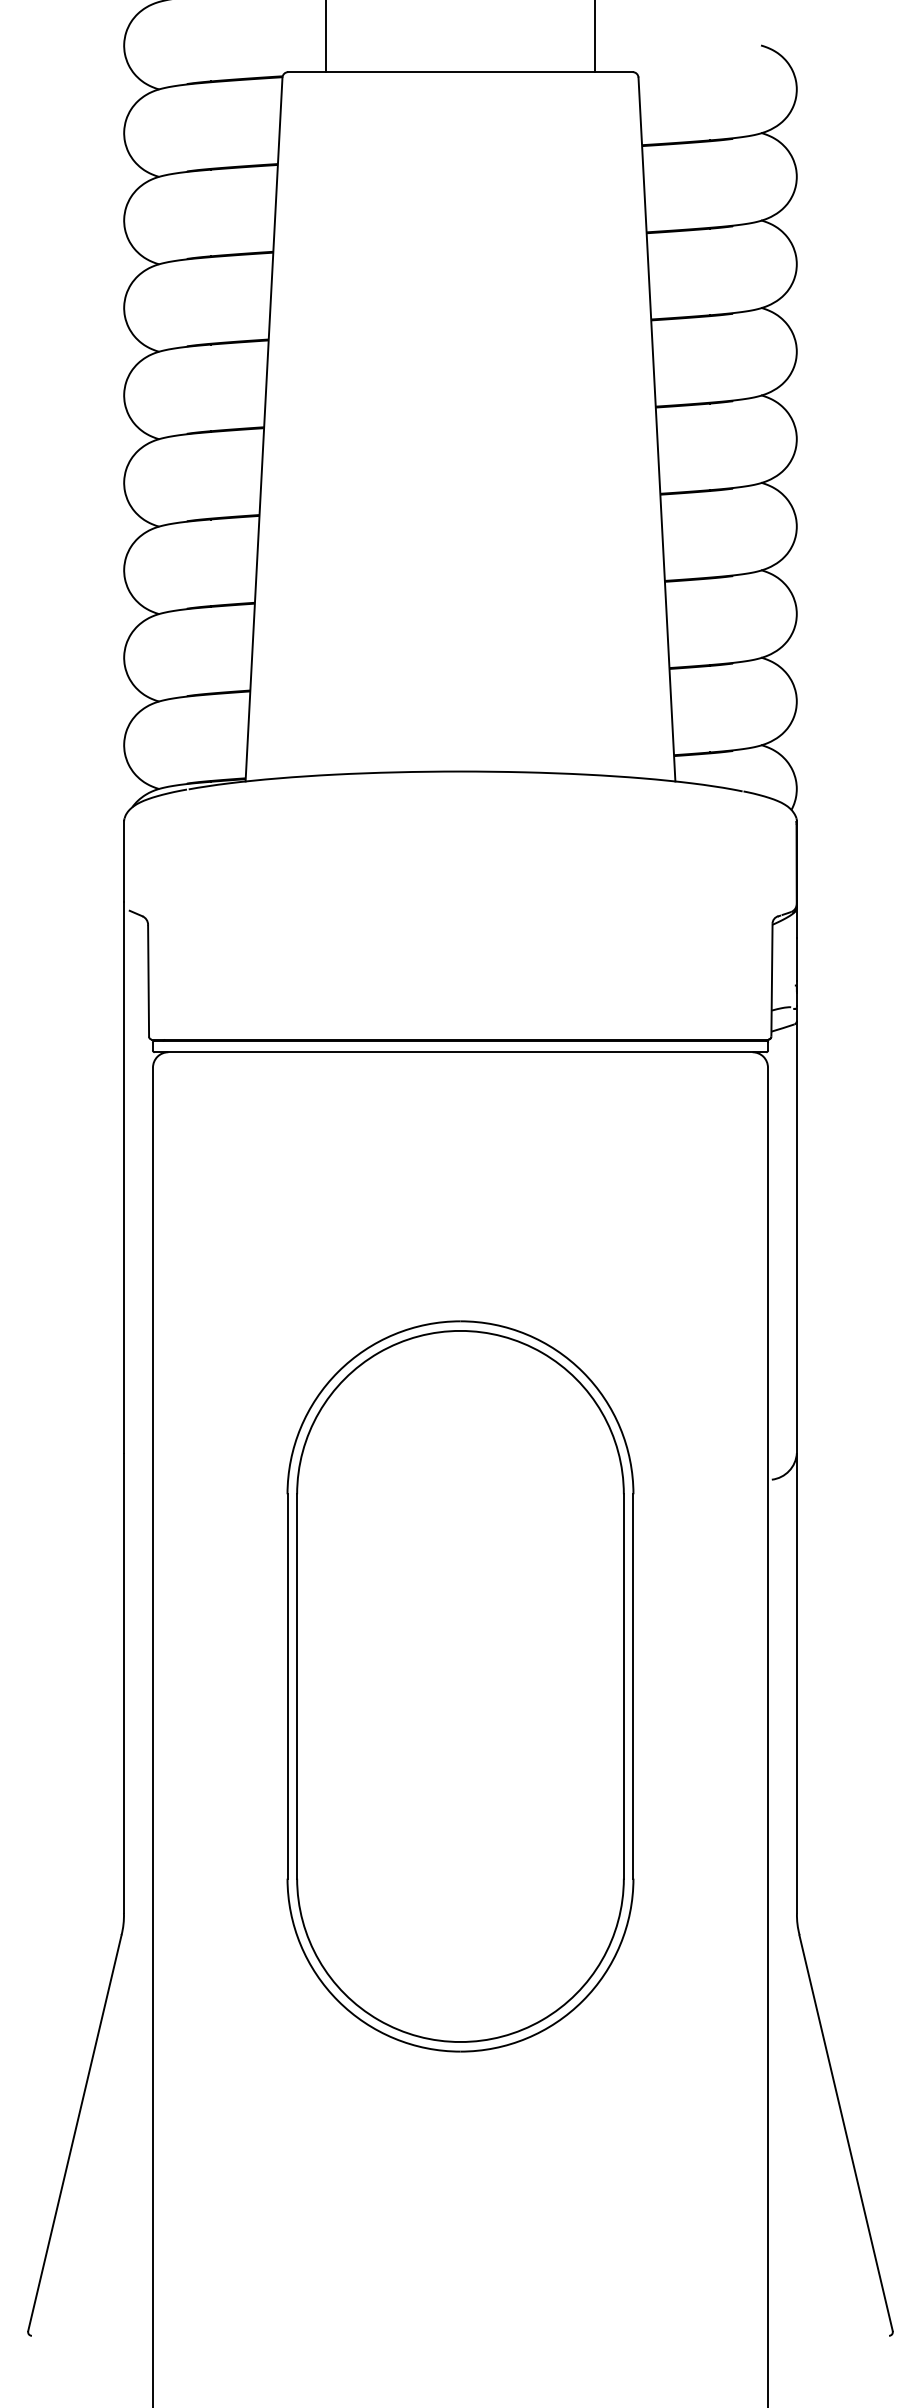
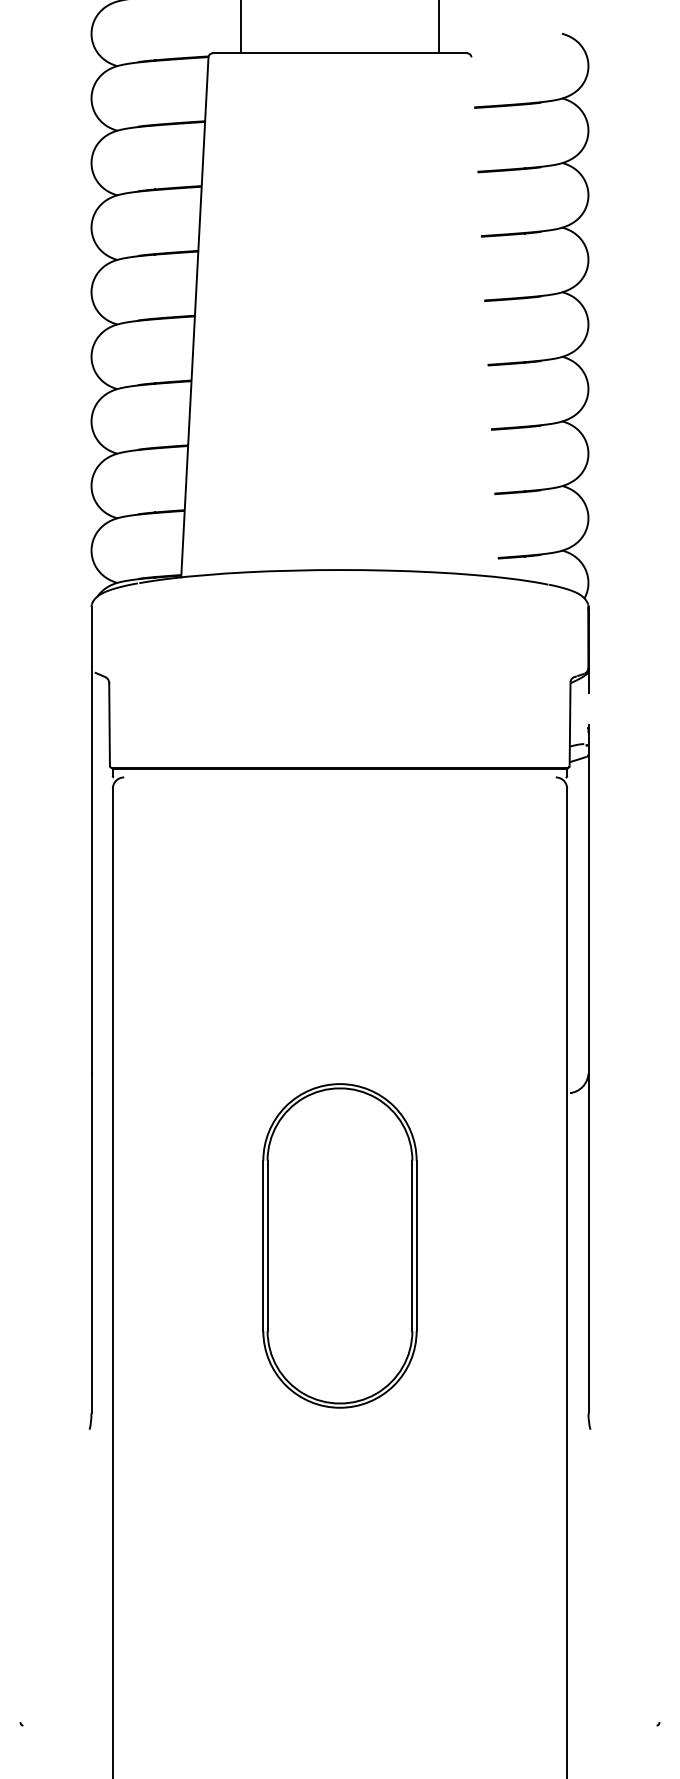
line: (656, 429) -> (484, 317), removed
line: (796, 958) -> (588, 708), removed
line: (459, 1052) -> (339, 777), removed
part: (459, 1685) -> (339, 1245), size x0.6
line: (74, 2132) -> (54, 1575), removed
line: (845, 2132) -> (624, 1575), removed

